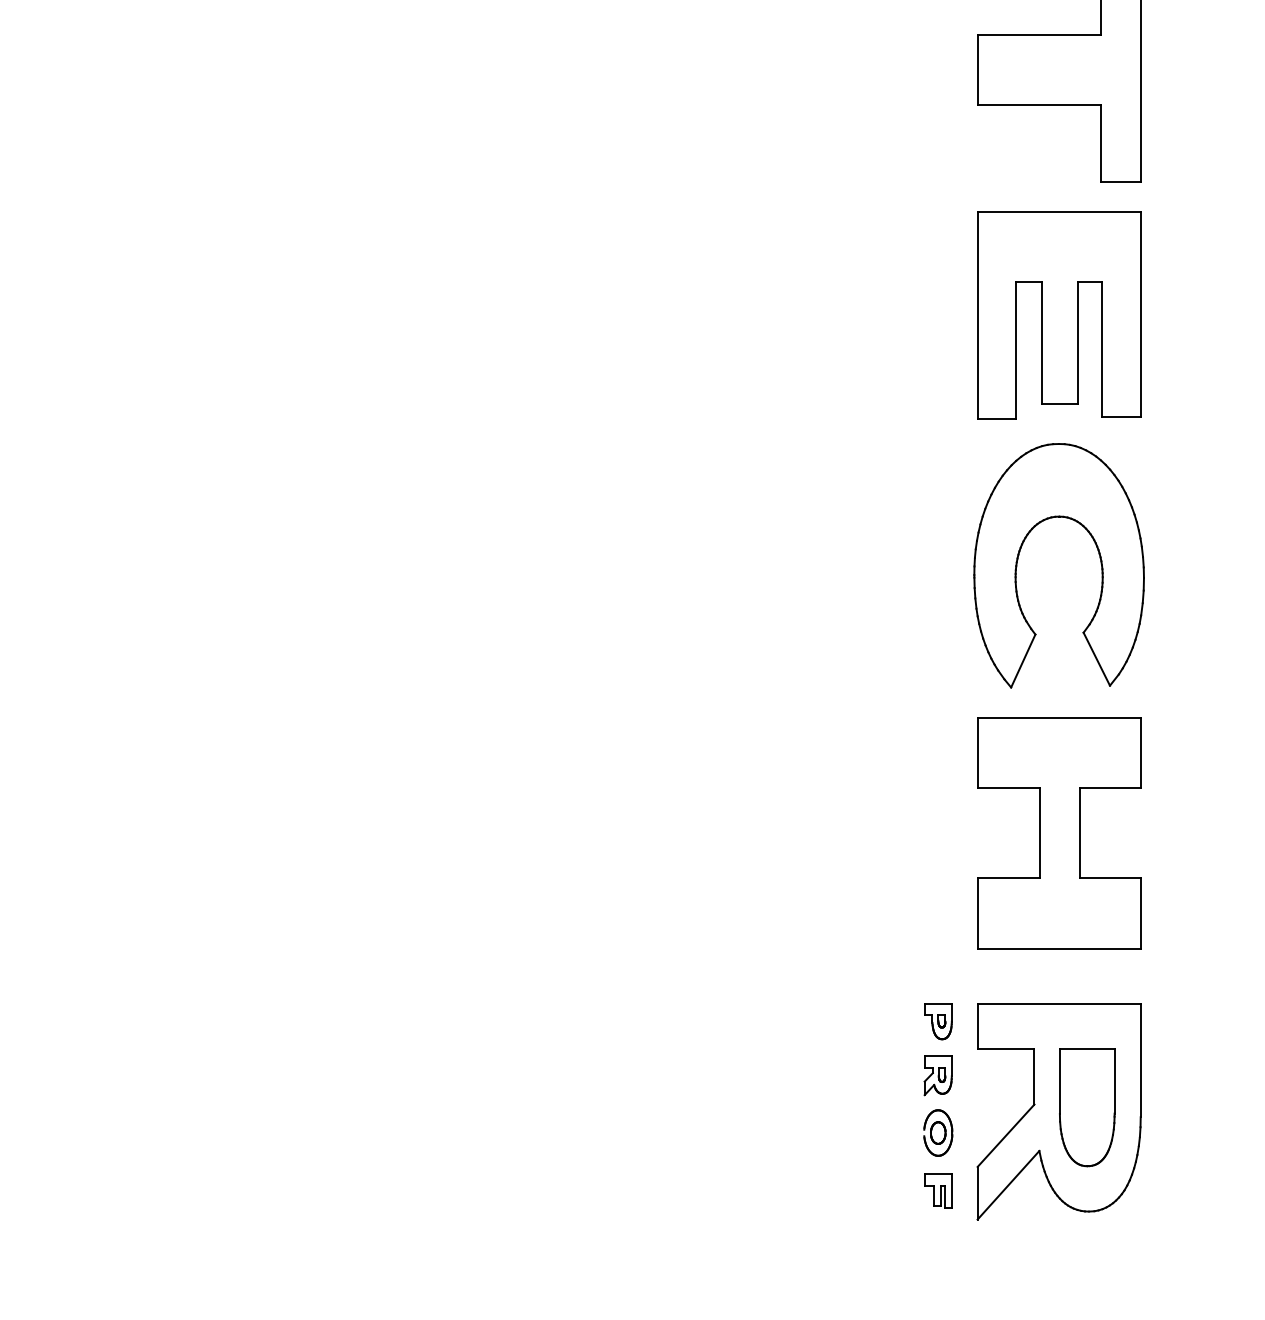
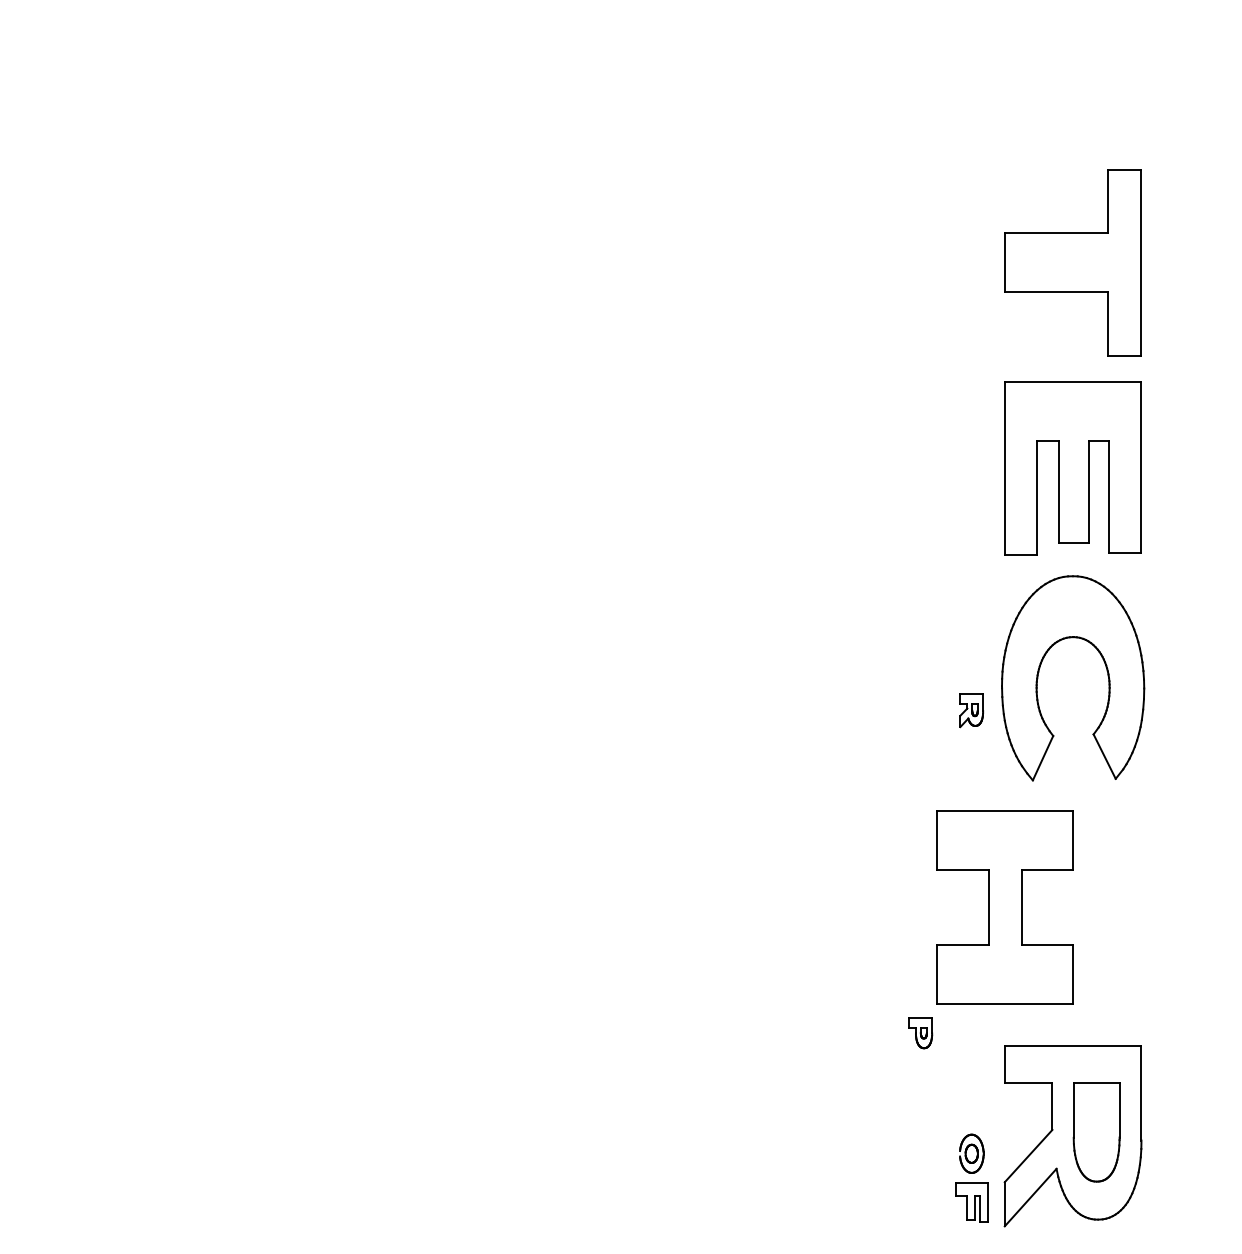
part: (1058, 833) -> (1004, 907), moved
part: (937, 1021) -> (920, 1033), moved
part: (937, 1075) -> (971, 710), moved
part: (937, 1189) -> (971, 1201), size x1.4

